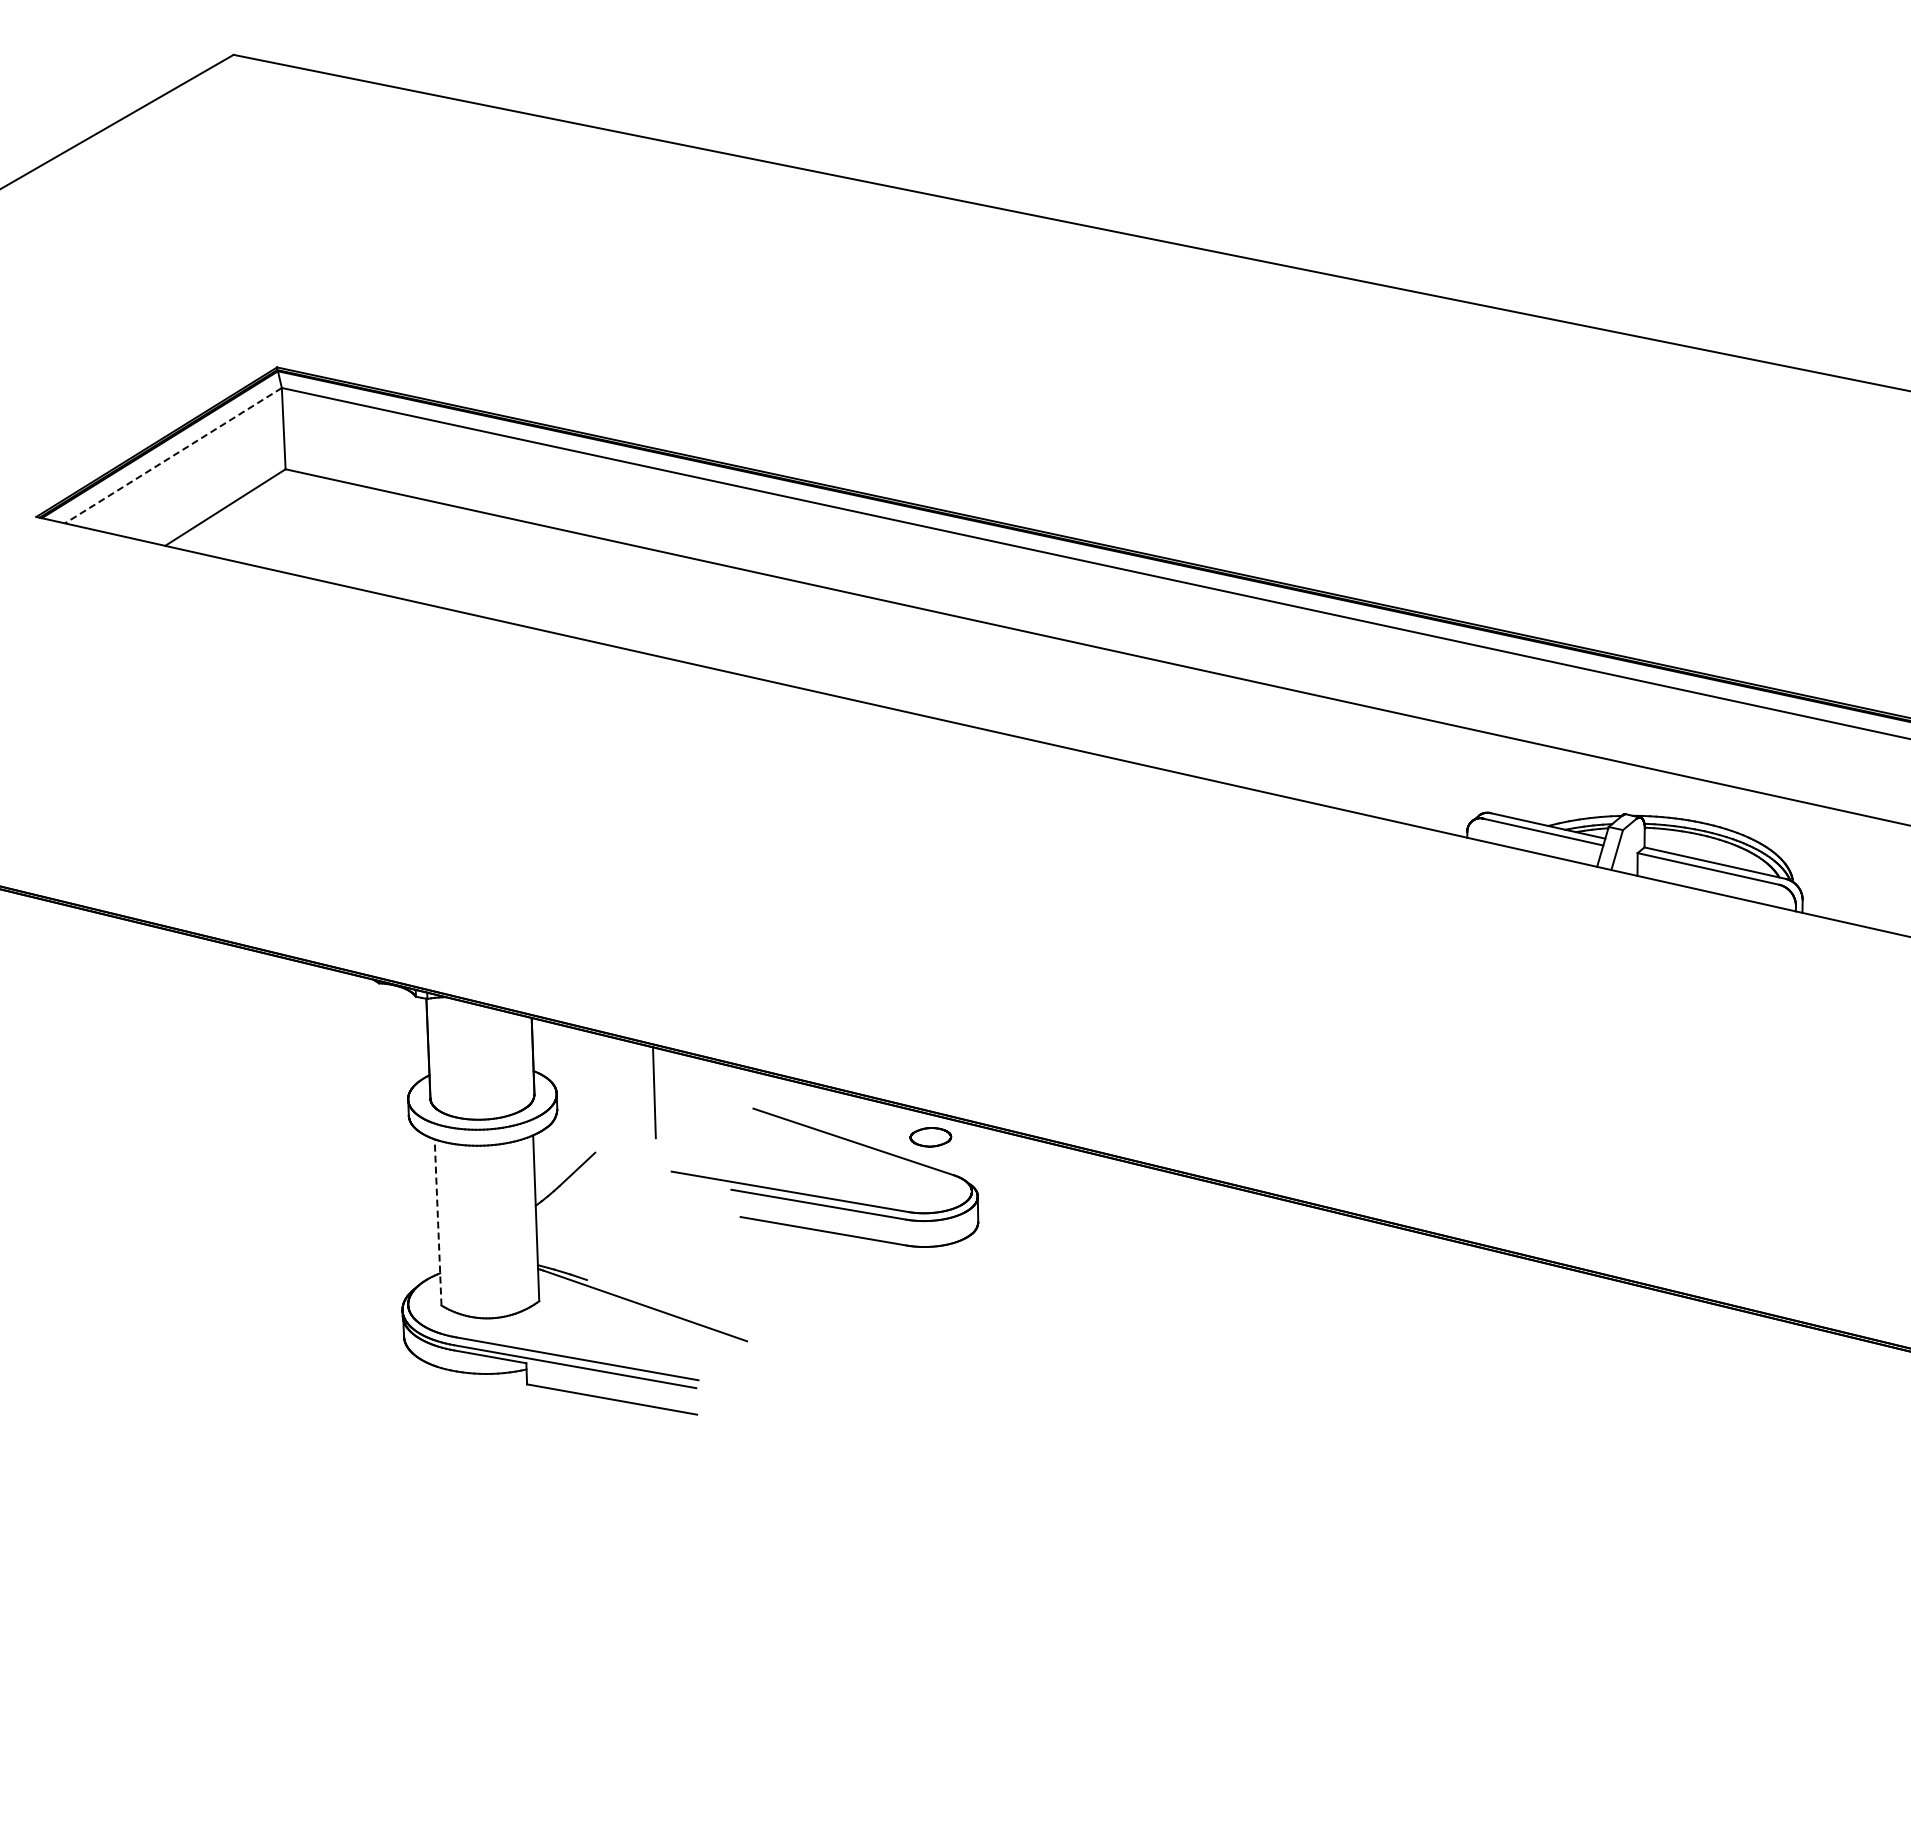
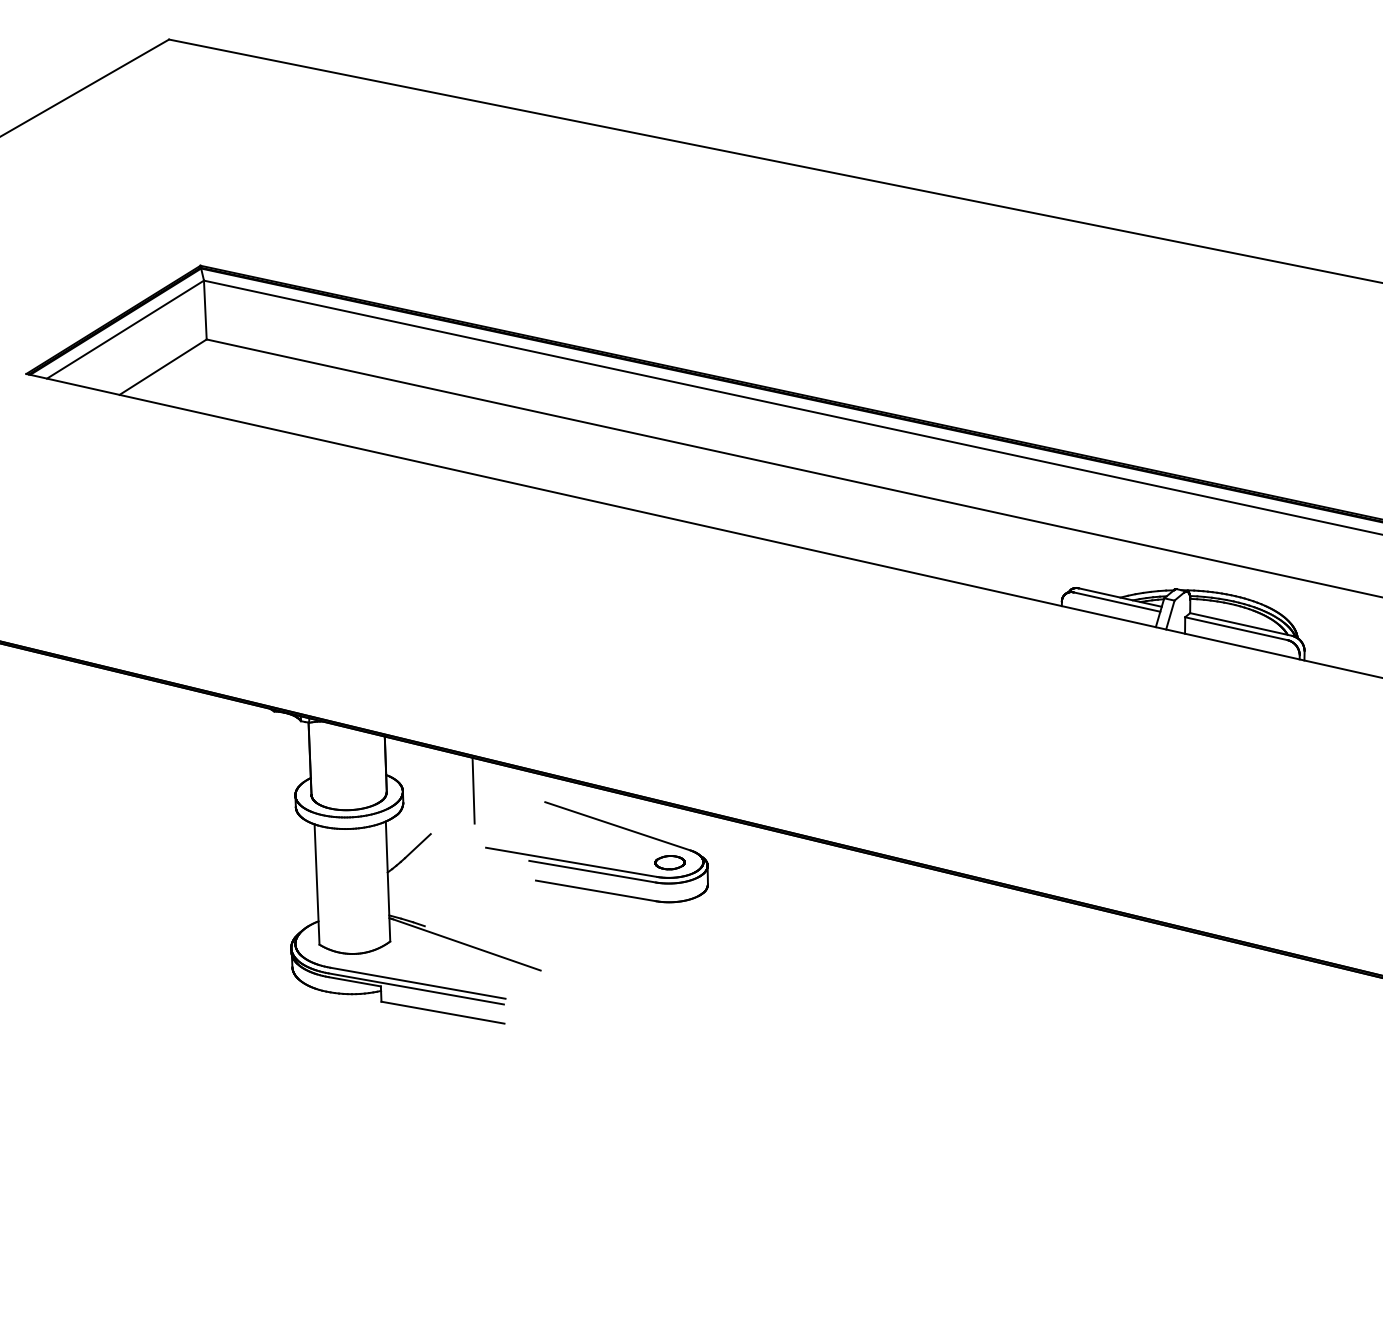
line: (173, 455) -> (125, 329), dashed -> solid
part: (930, 1137) -> (669, 862), moved
line: (438, 1221) -> (317, 883), dashed -> solid

